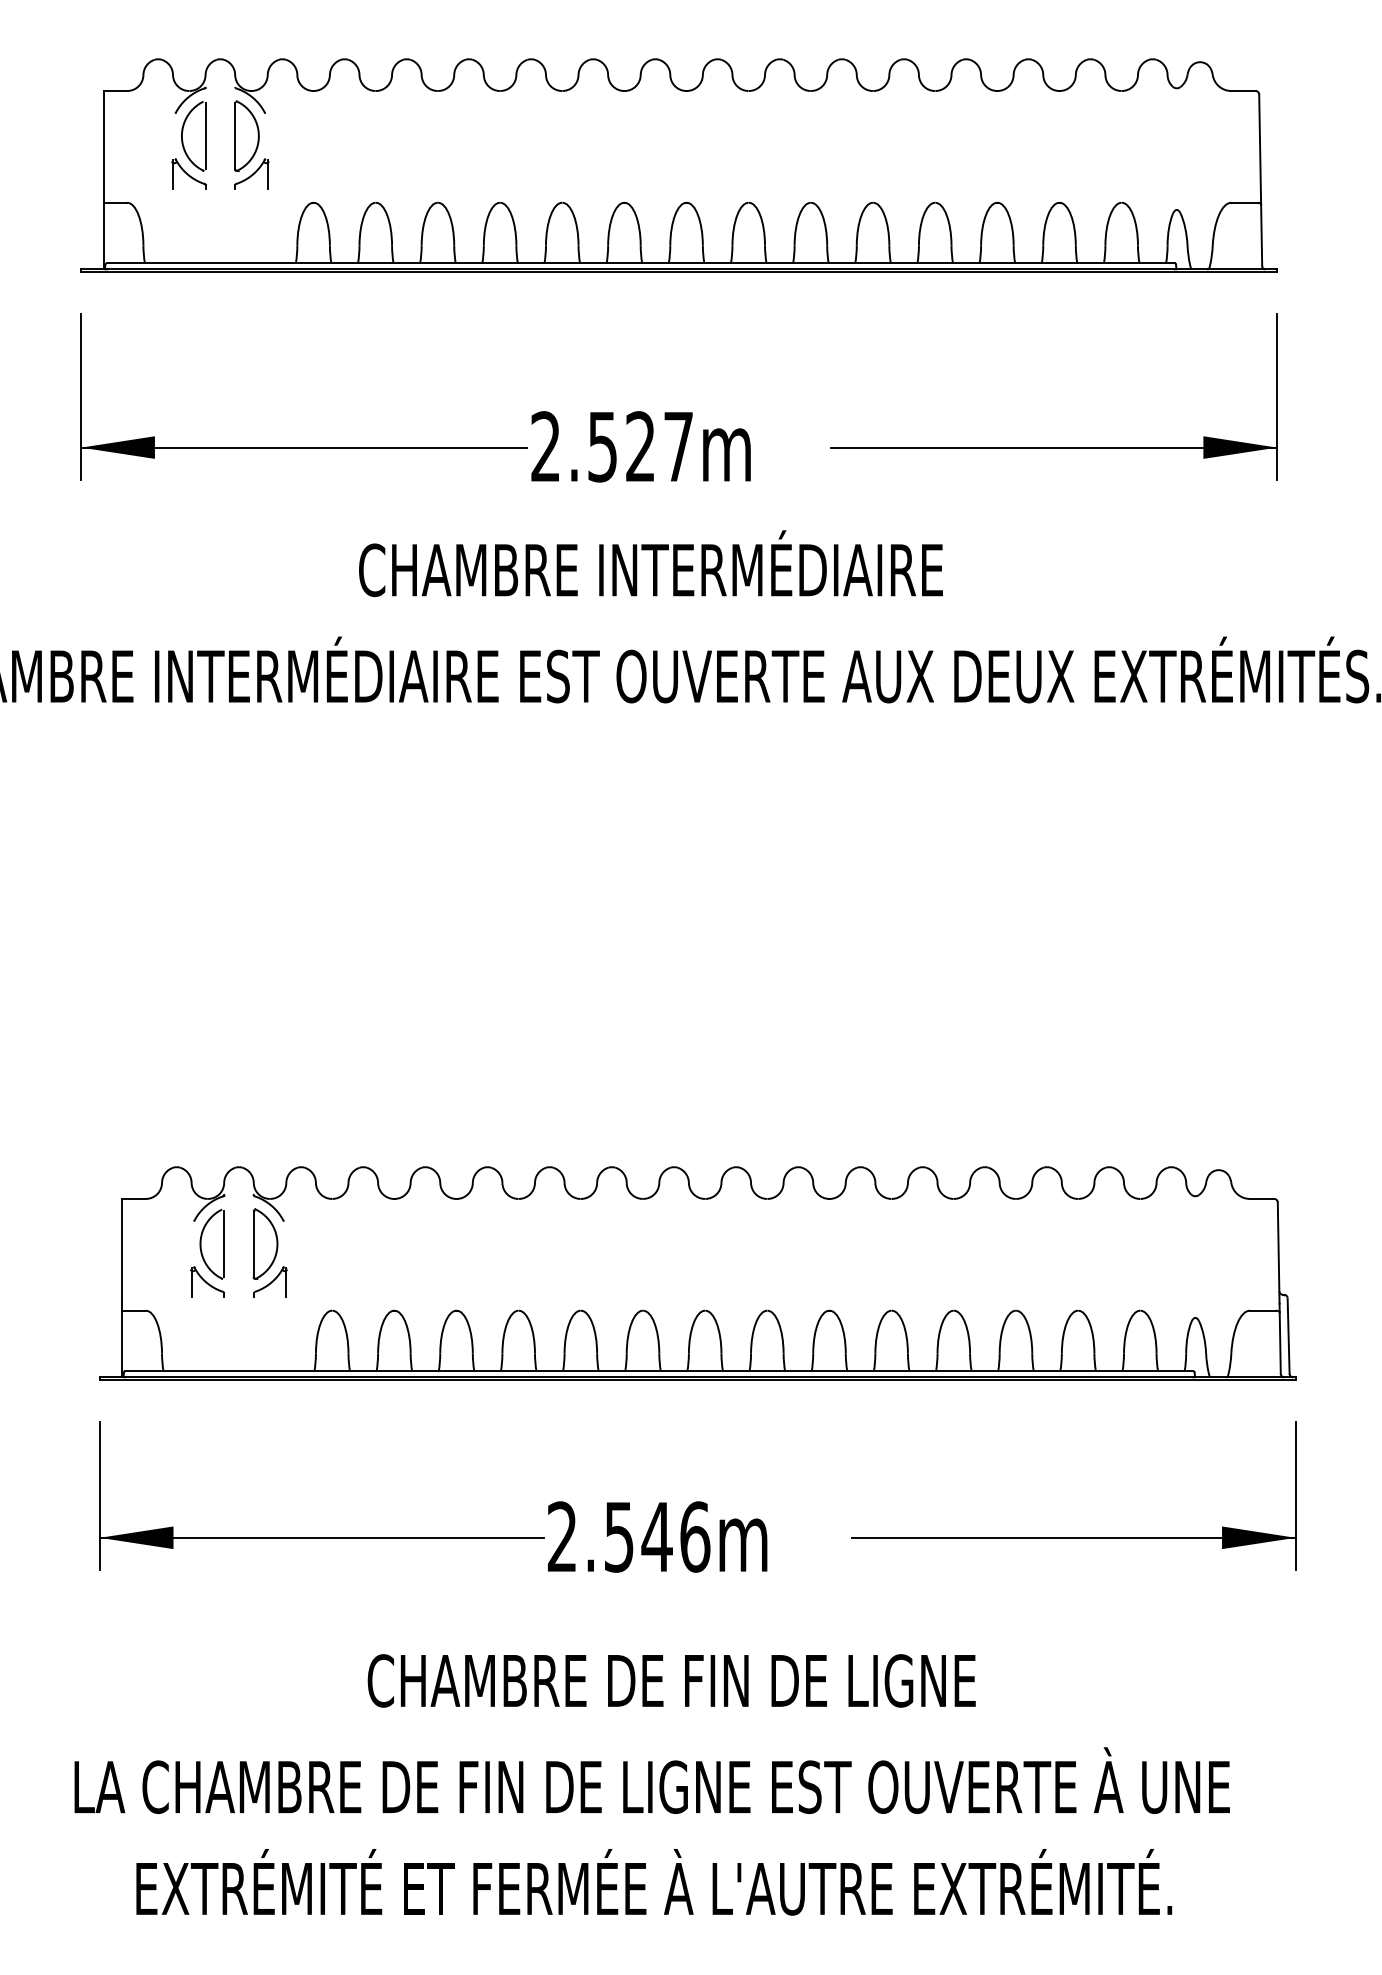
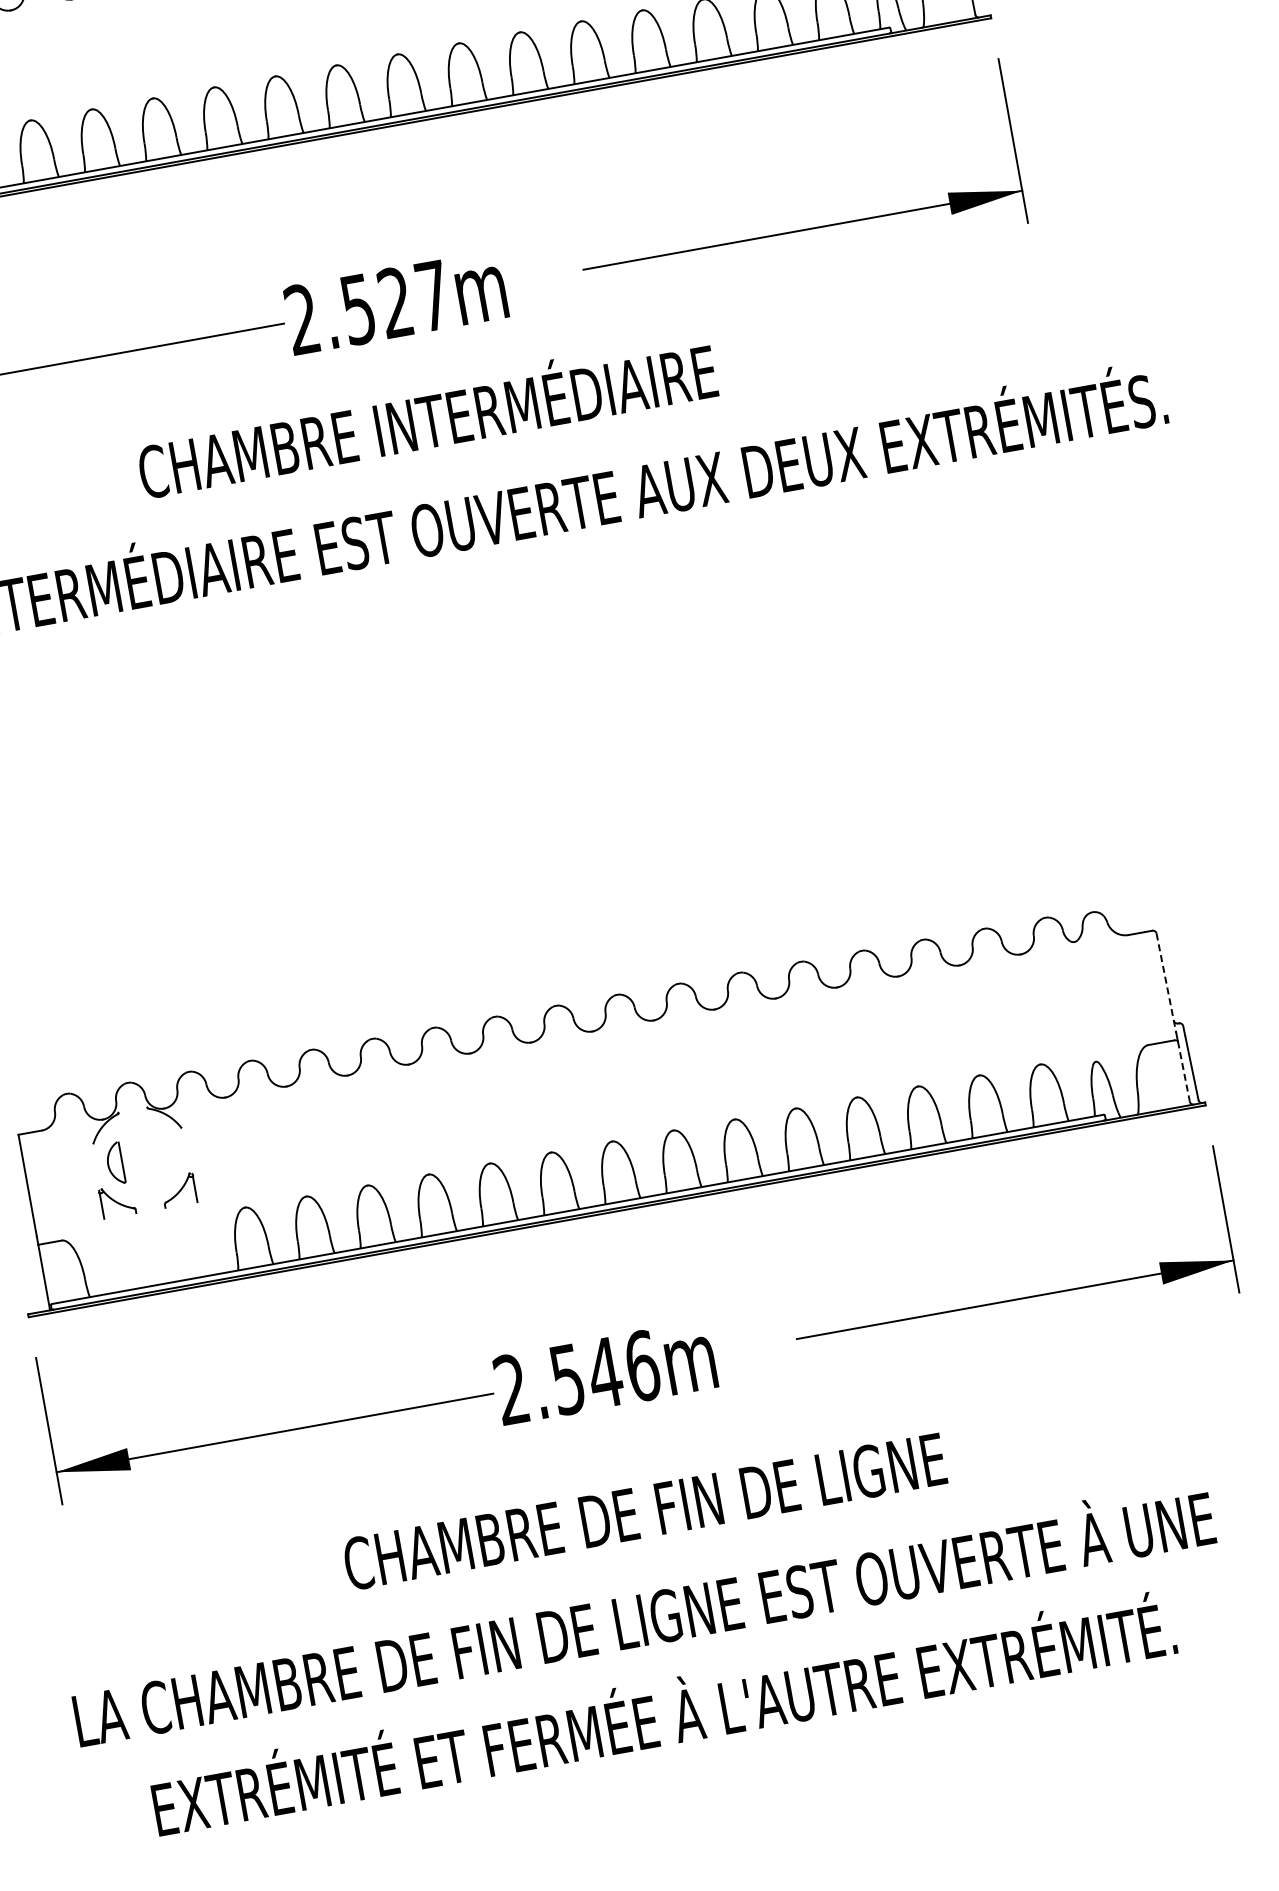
part: (265, 1243) -> (167, 1153), removed
part: (211, 1244) -> (114, 1163), size x0.6
line: (1278, 1253) -> (1166, 983), solid -> dashed
line: (1280, 1343) -> (1184, 1071), solid -> dashed

